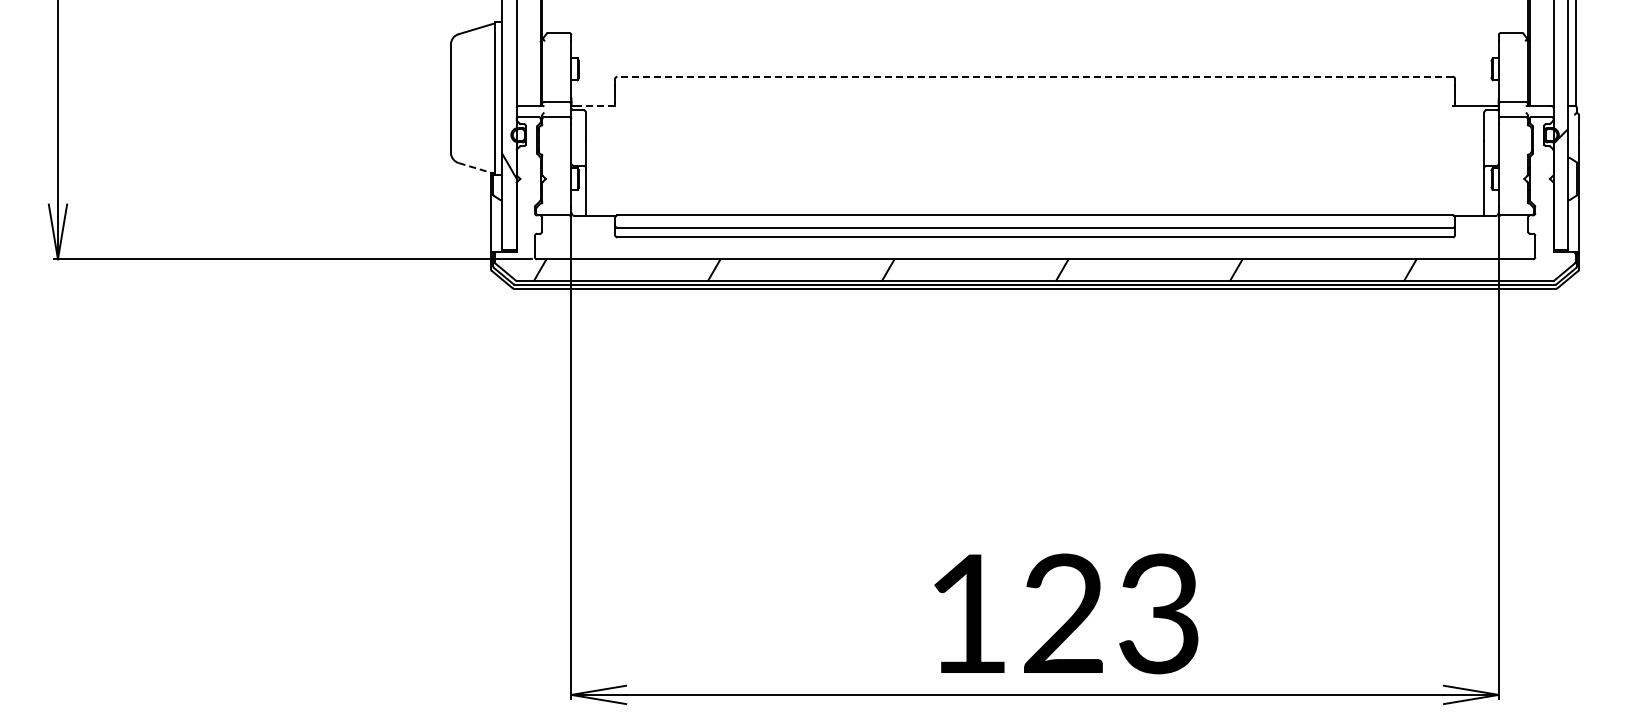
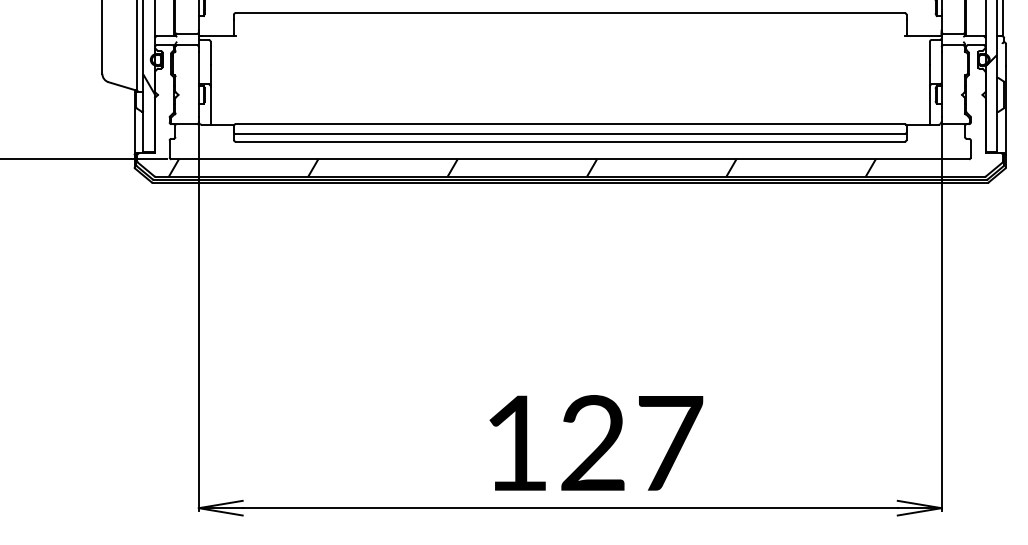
line: (1035, 76) -> (570, 12), dashed -> solid
line: (596, 105) -> (218, 36), dashed -> solid
line: (476, 168) -> (122, 86), dashed -> solid
text: (1160, 613) -> (670, 442), 123 -> 127

